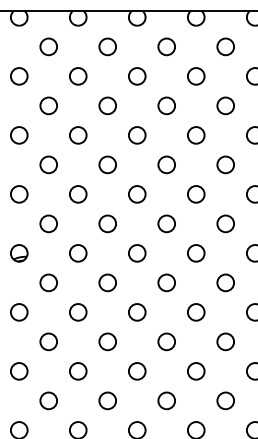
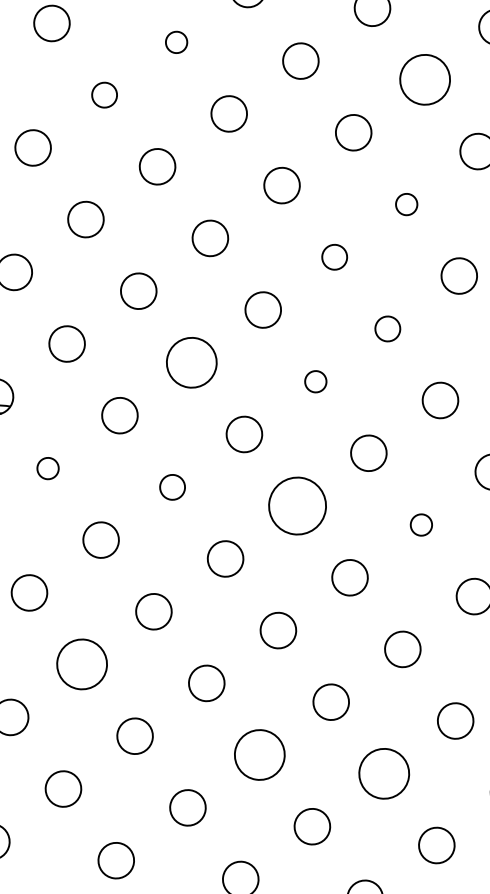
circle: (78, 76) -> (176, 42), size x0.6
circle: (196, 76) -> (425, 80), size x1.4
circle: (48, 105) -> (104, 94), size x0.7
circle: (196, 135) -> (407, 204), size x0.6
circle: (166, 164) -> (334, 256), size x0.7
circle: (196, 194) -> (388, 329), size x0.7
circle: (107, 223) -> (191, 361), size x1.4
circle: (166, 223) -> (315, 380), size x0.6
circle: (48, 282) -> (47, 467), size x0.6
circle: (107, 282) -> (172, 486), size x0.7
circle: (166, 282) -> (296, 505), size x1.6
circle: (225, 282) -> (421, 524), size x0.6
circle: (78, 371) -> (82, 664), size x1.4
circle: (166, 400) -> (259, 754), size x1.4
circle: (225, 400) -> (383, 773), size x1.4

